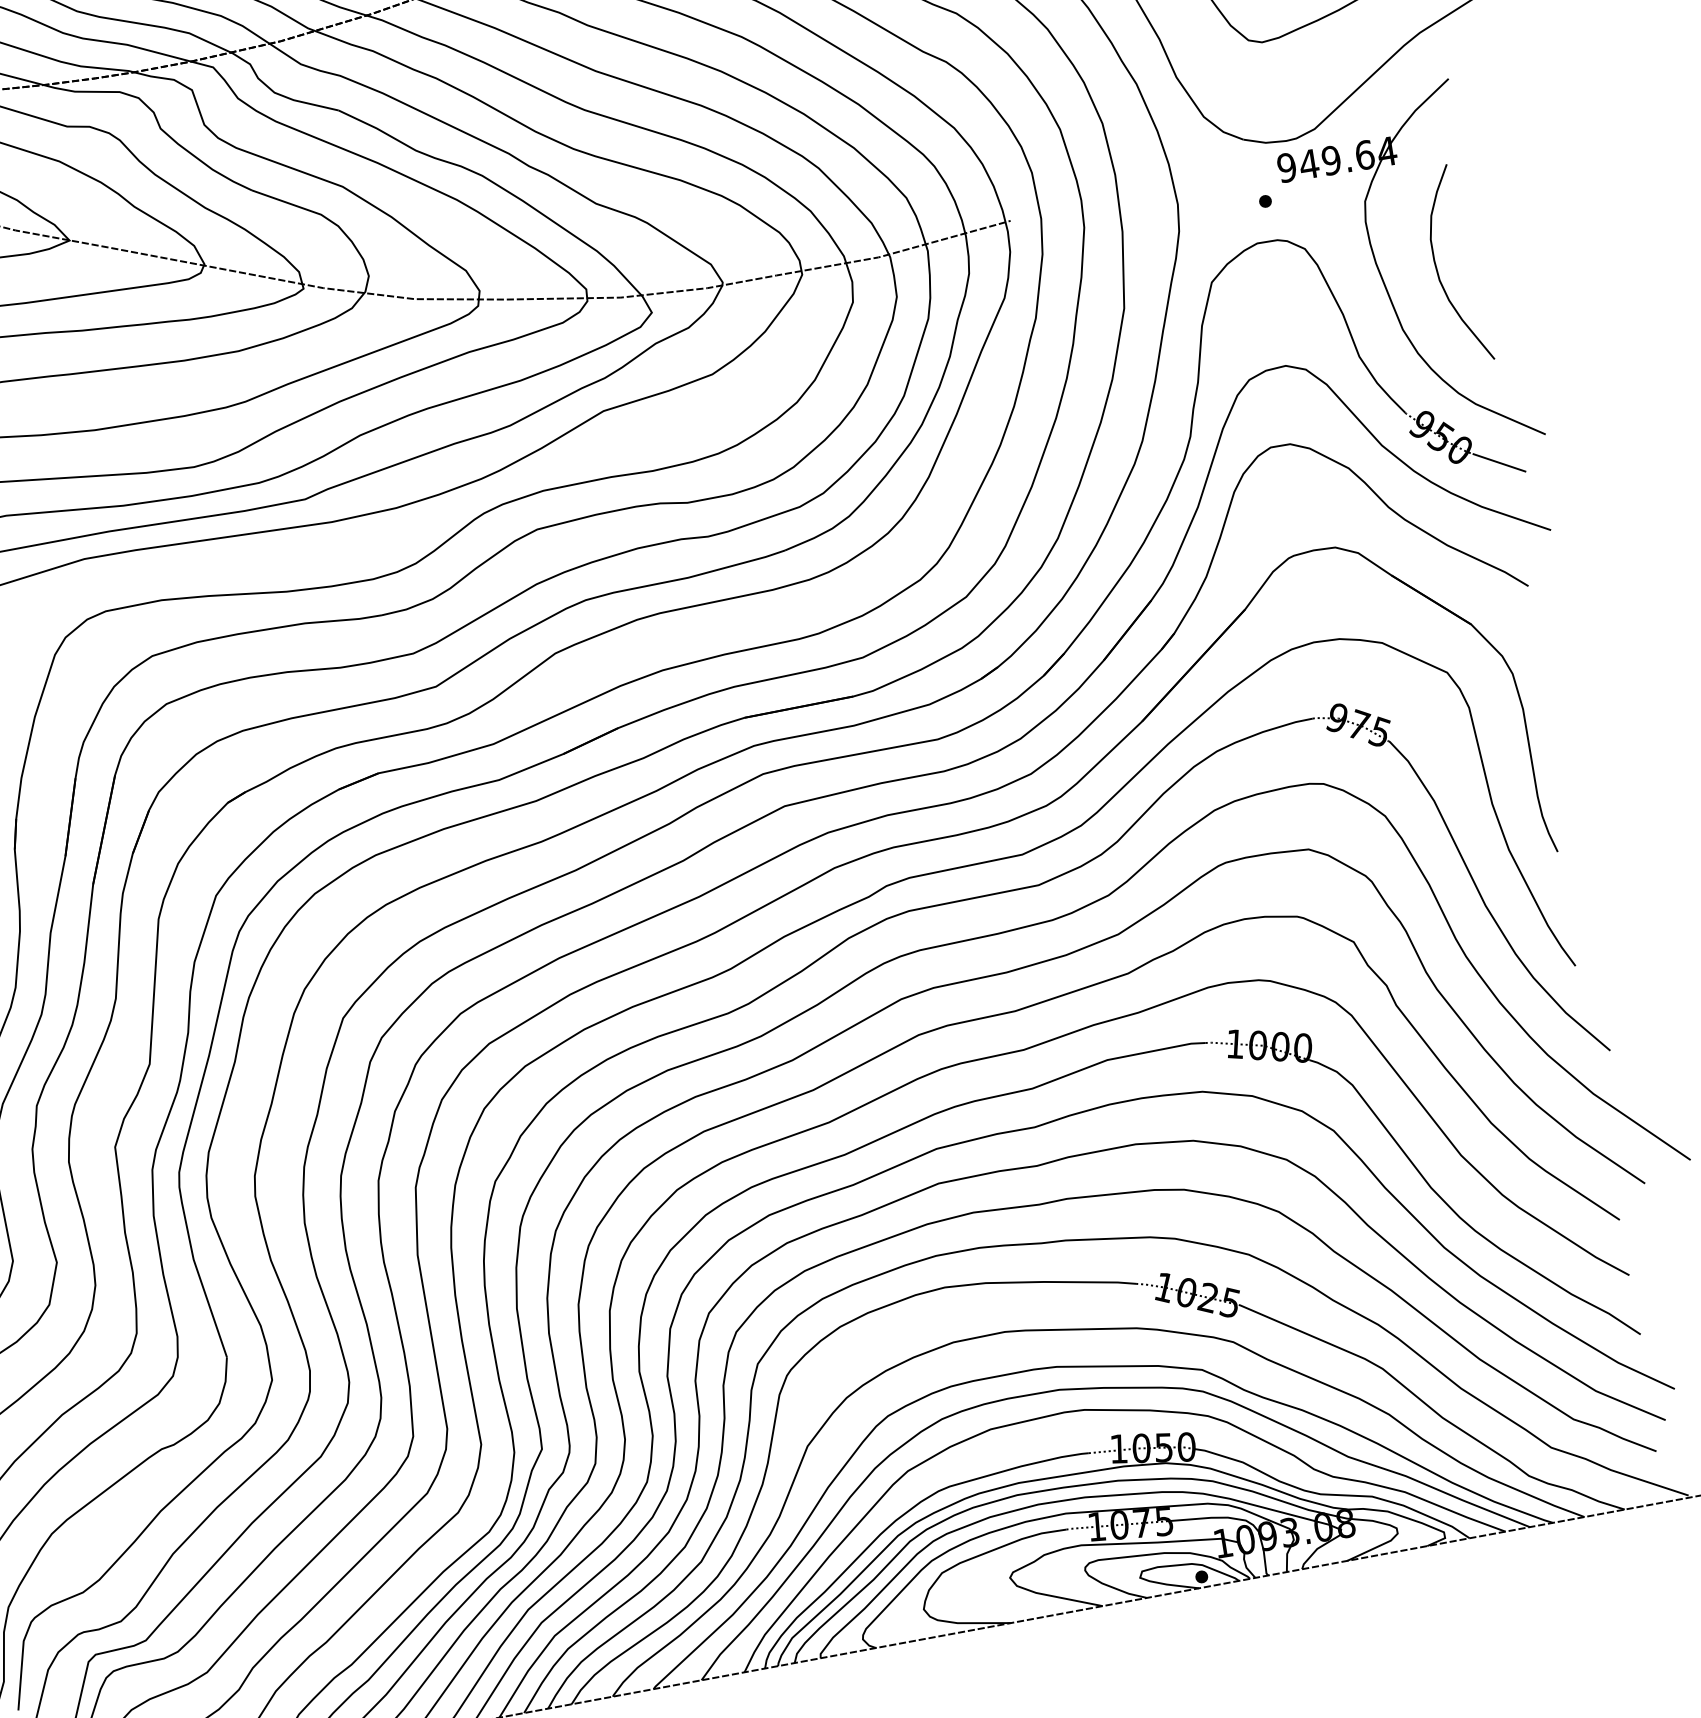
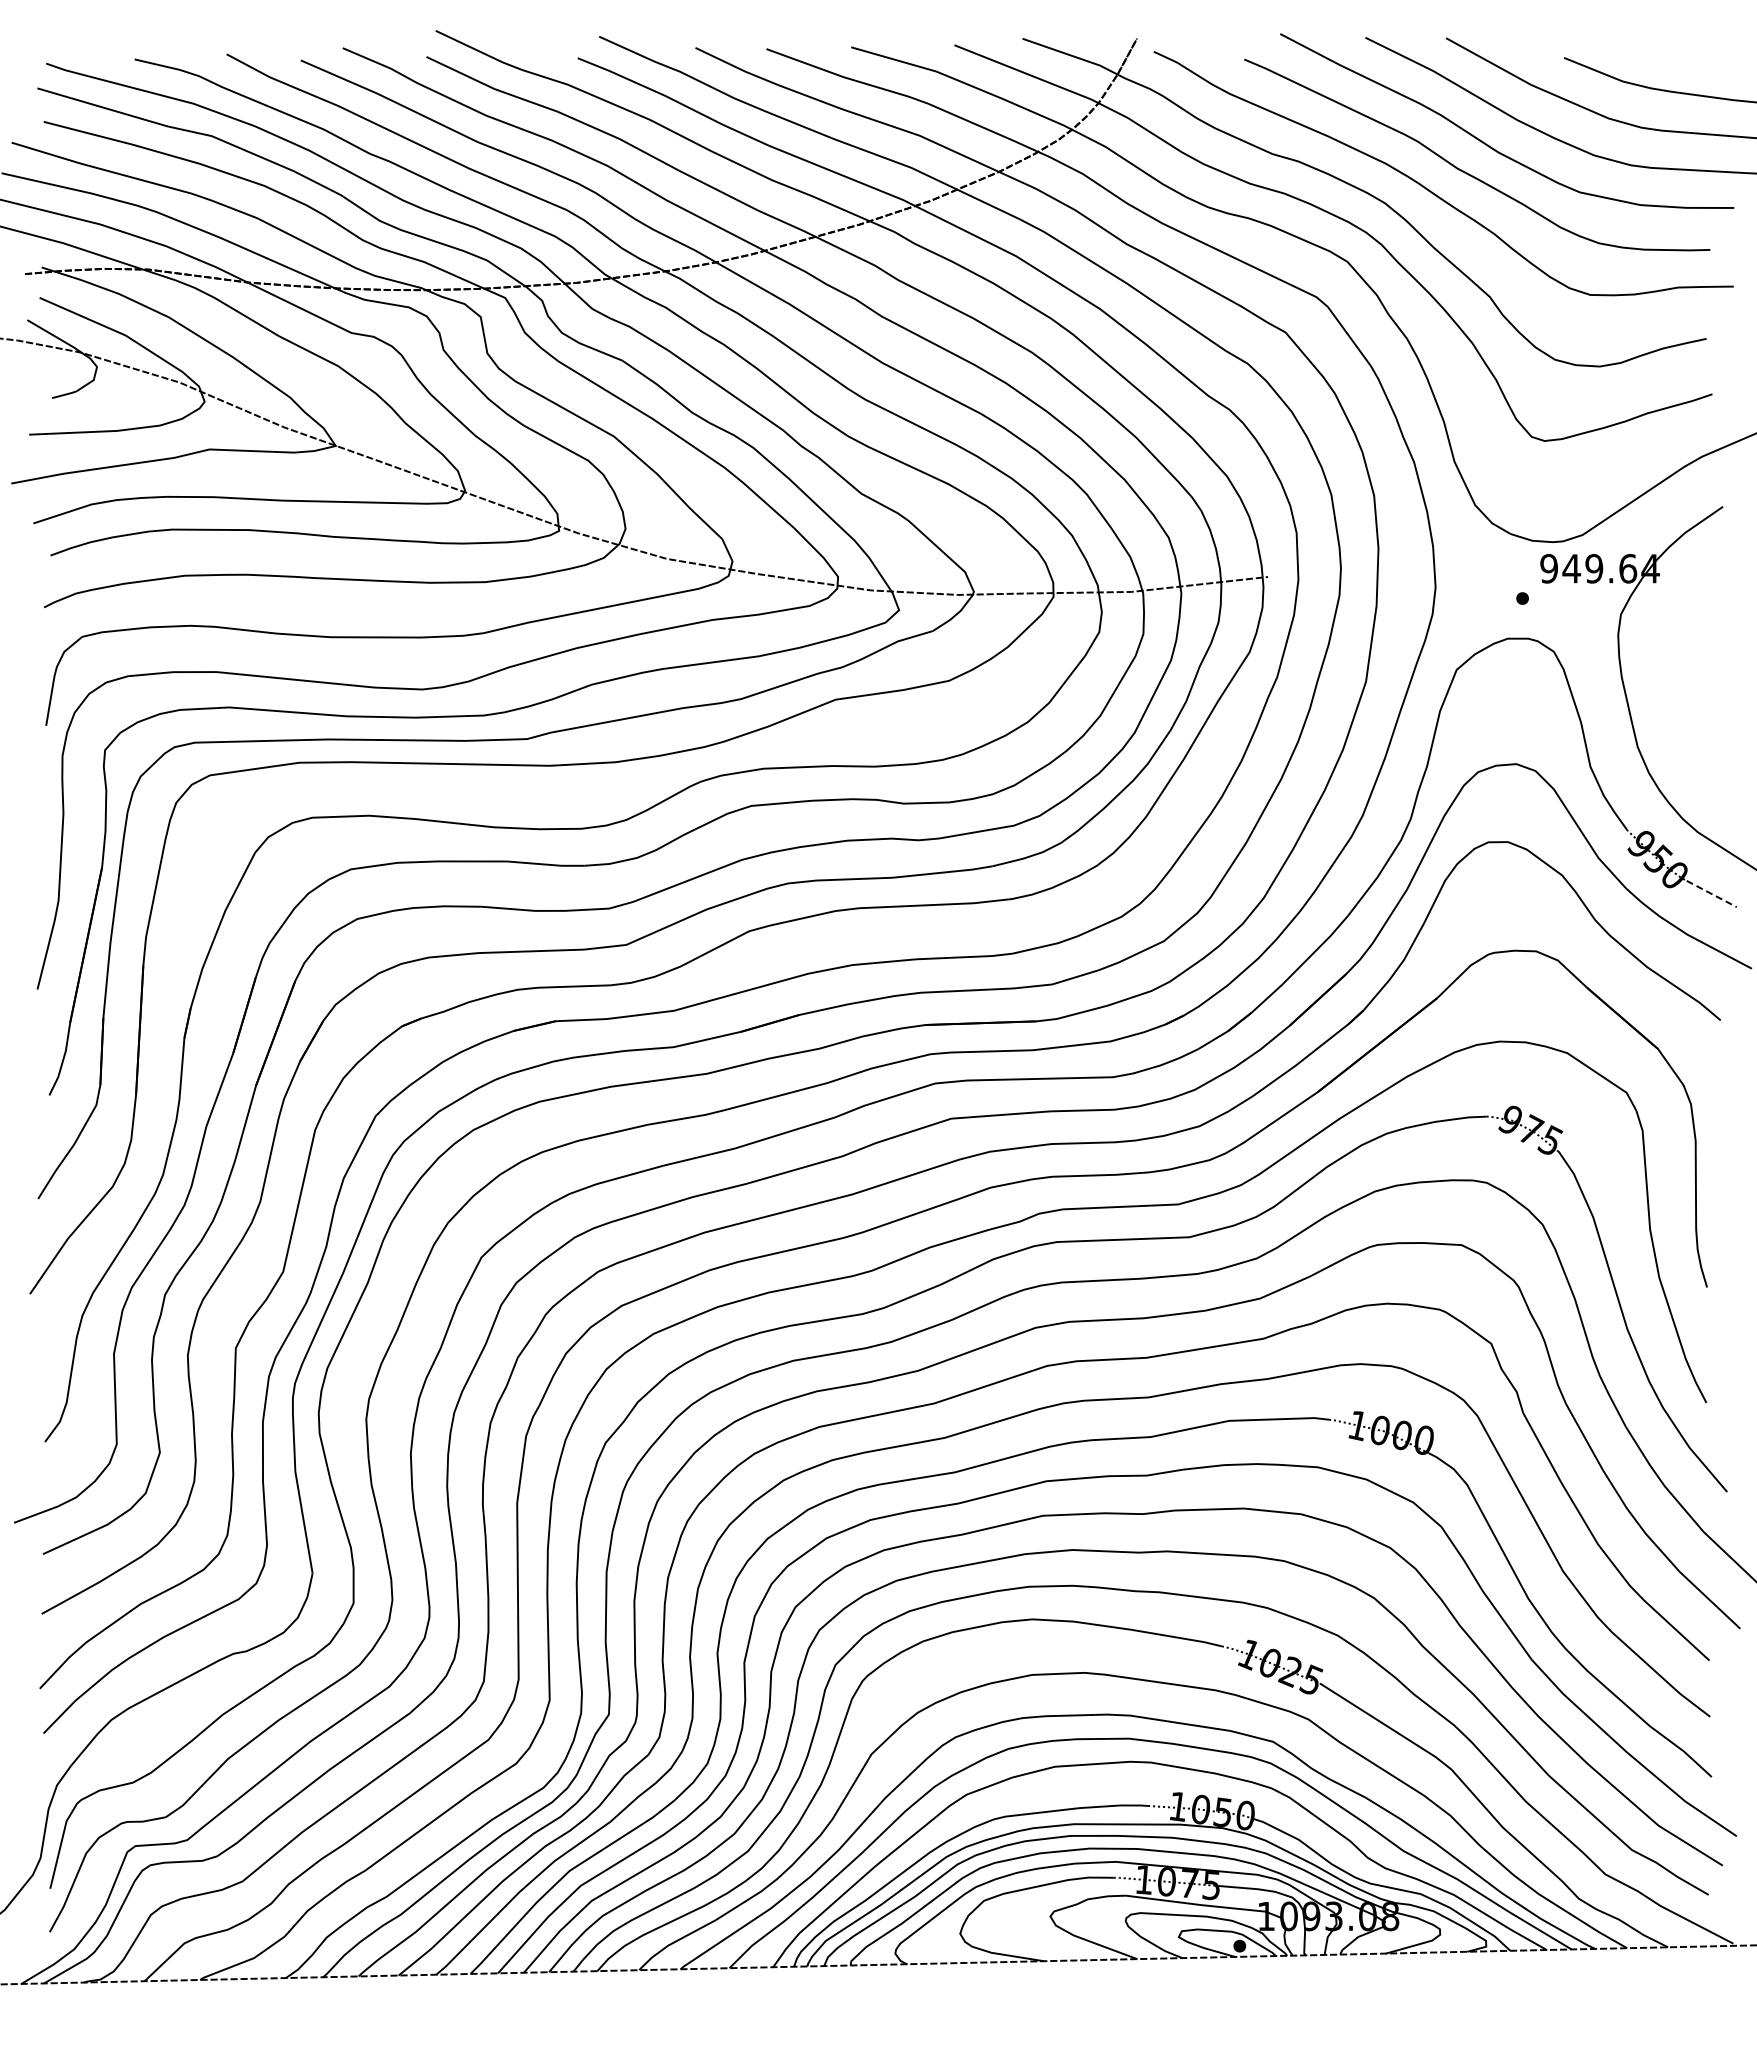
curve: (1437, 266) -> (1681, 690), removed
line: (1500, 463) -> (1712, 894), solid -> dashed

